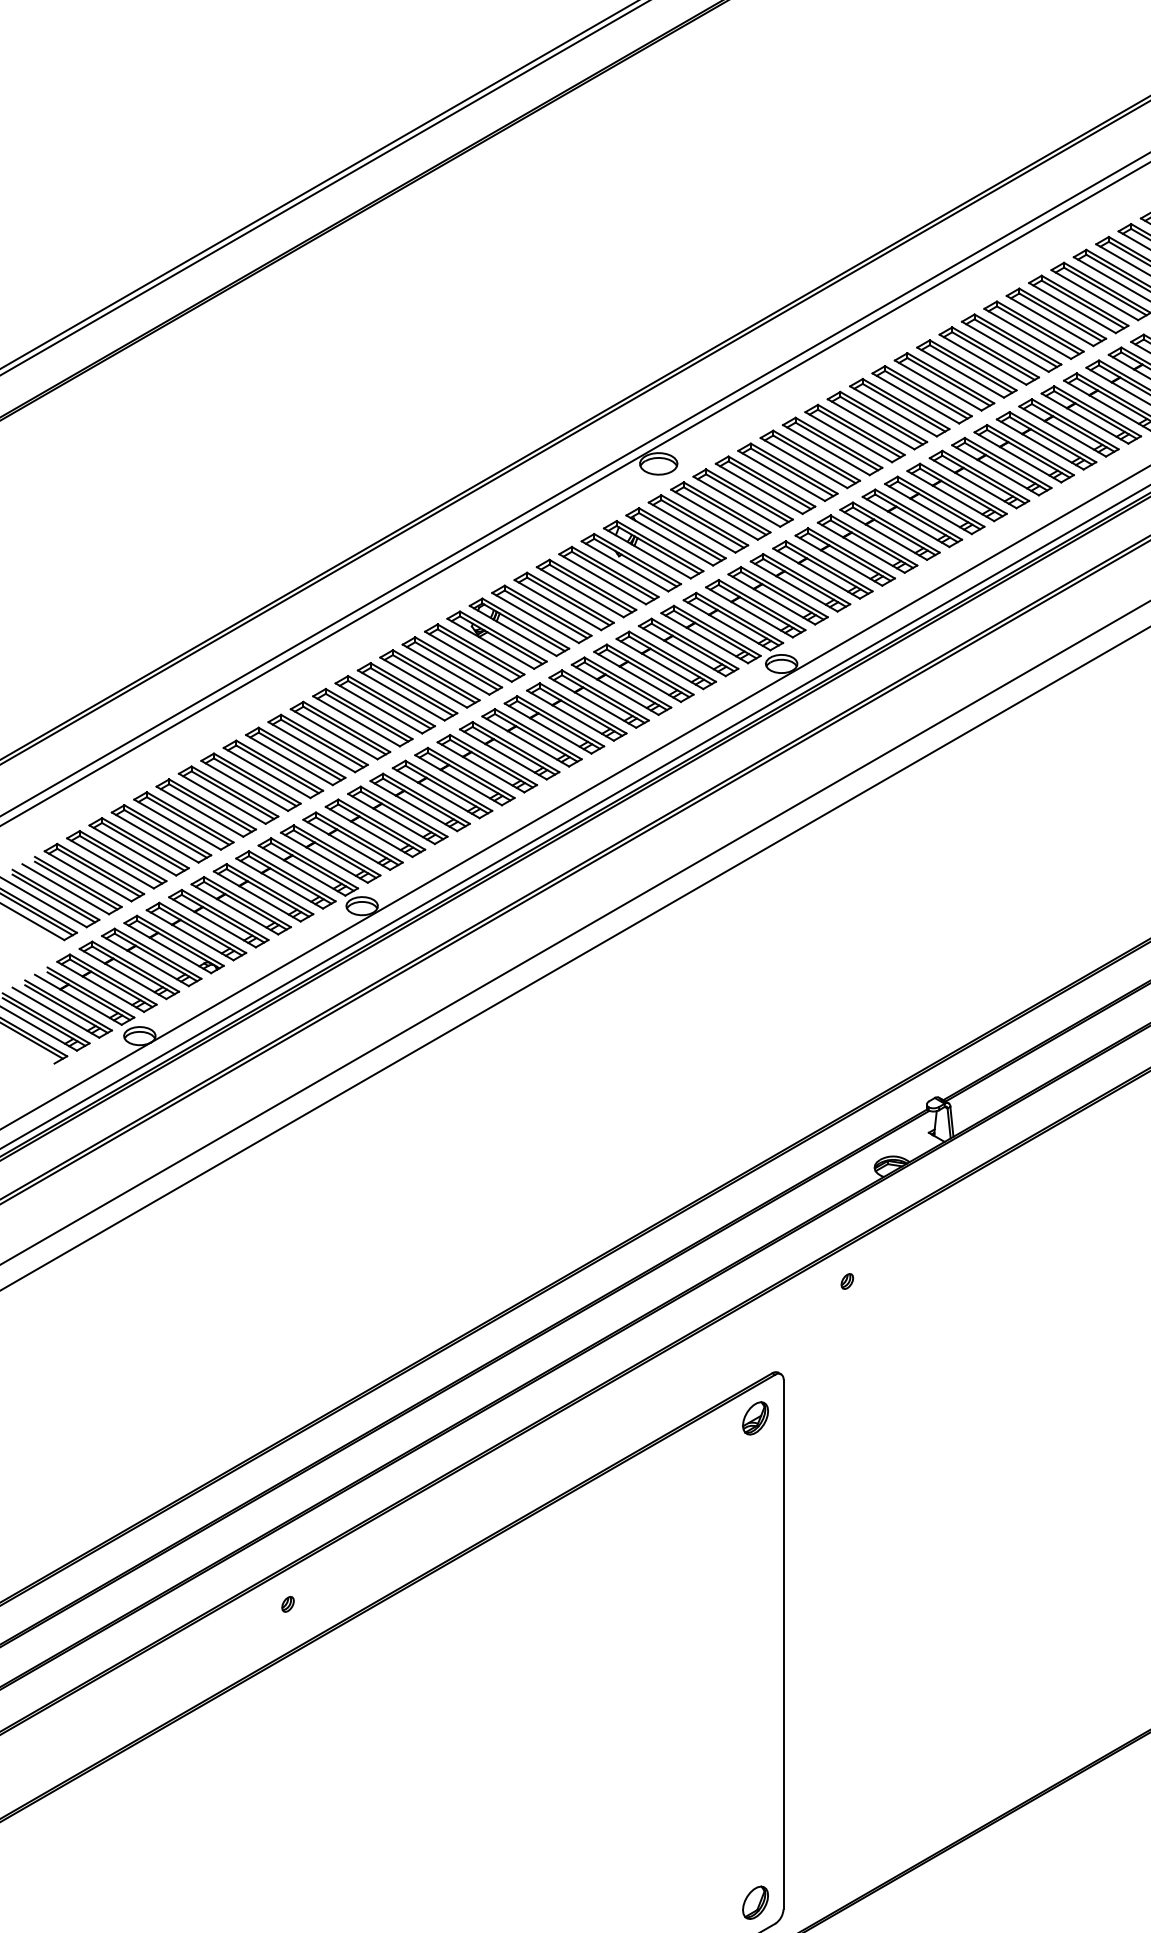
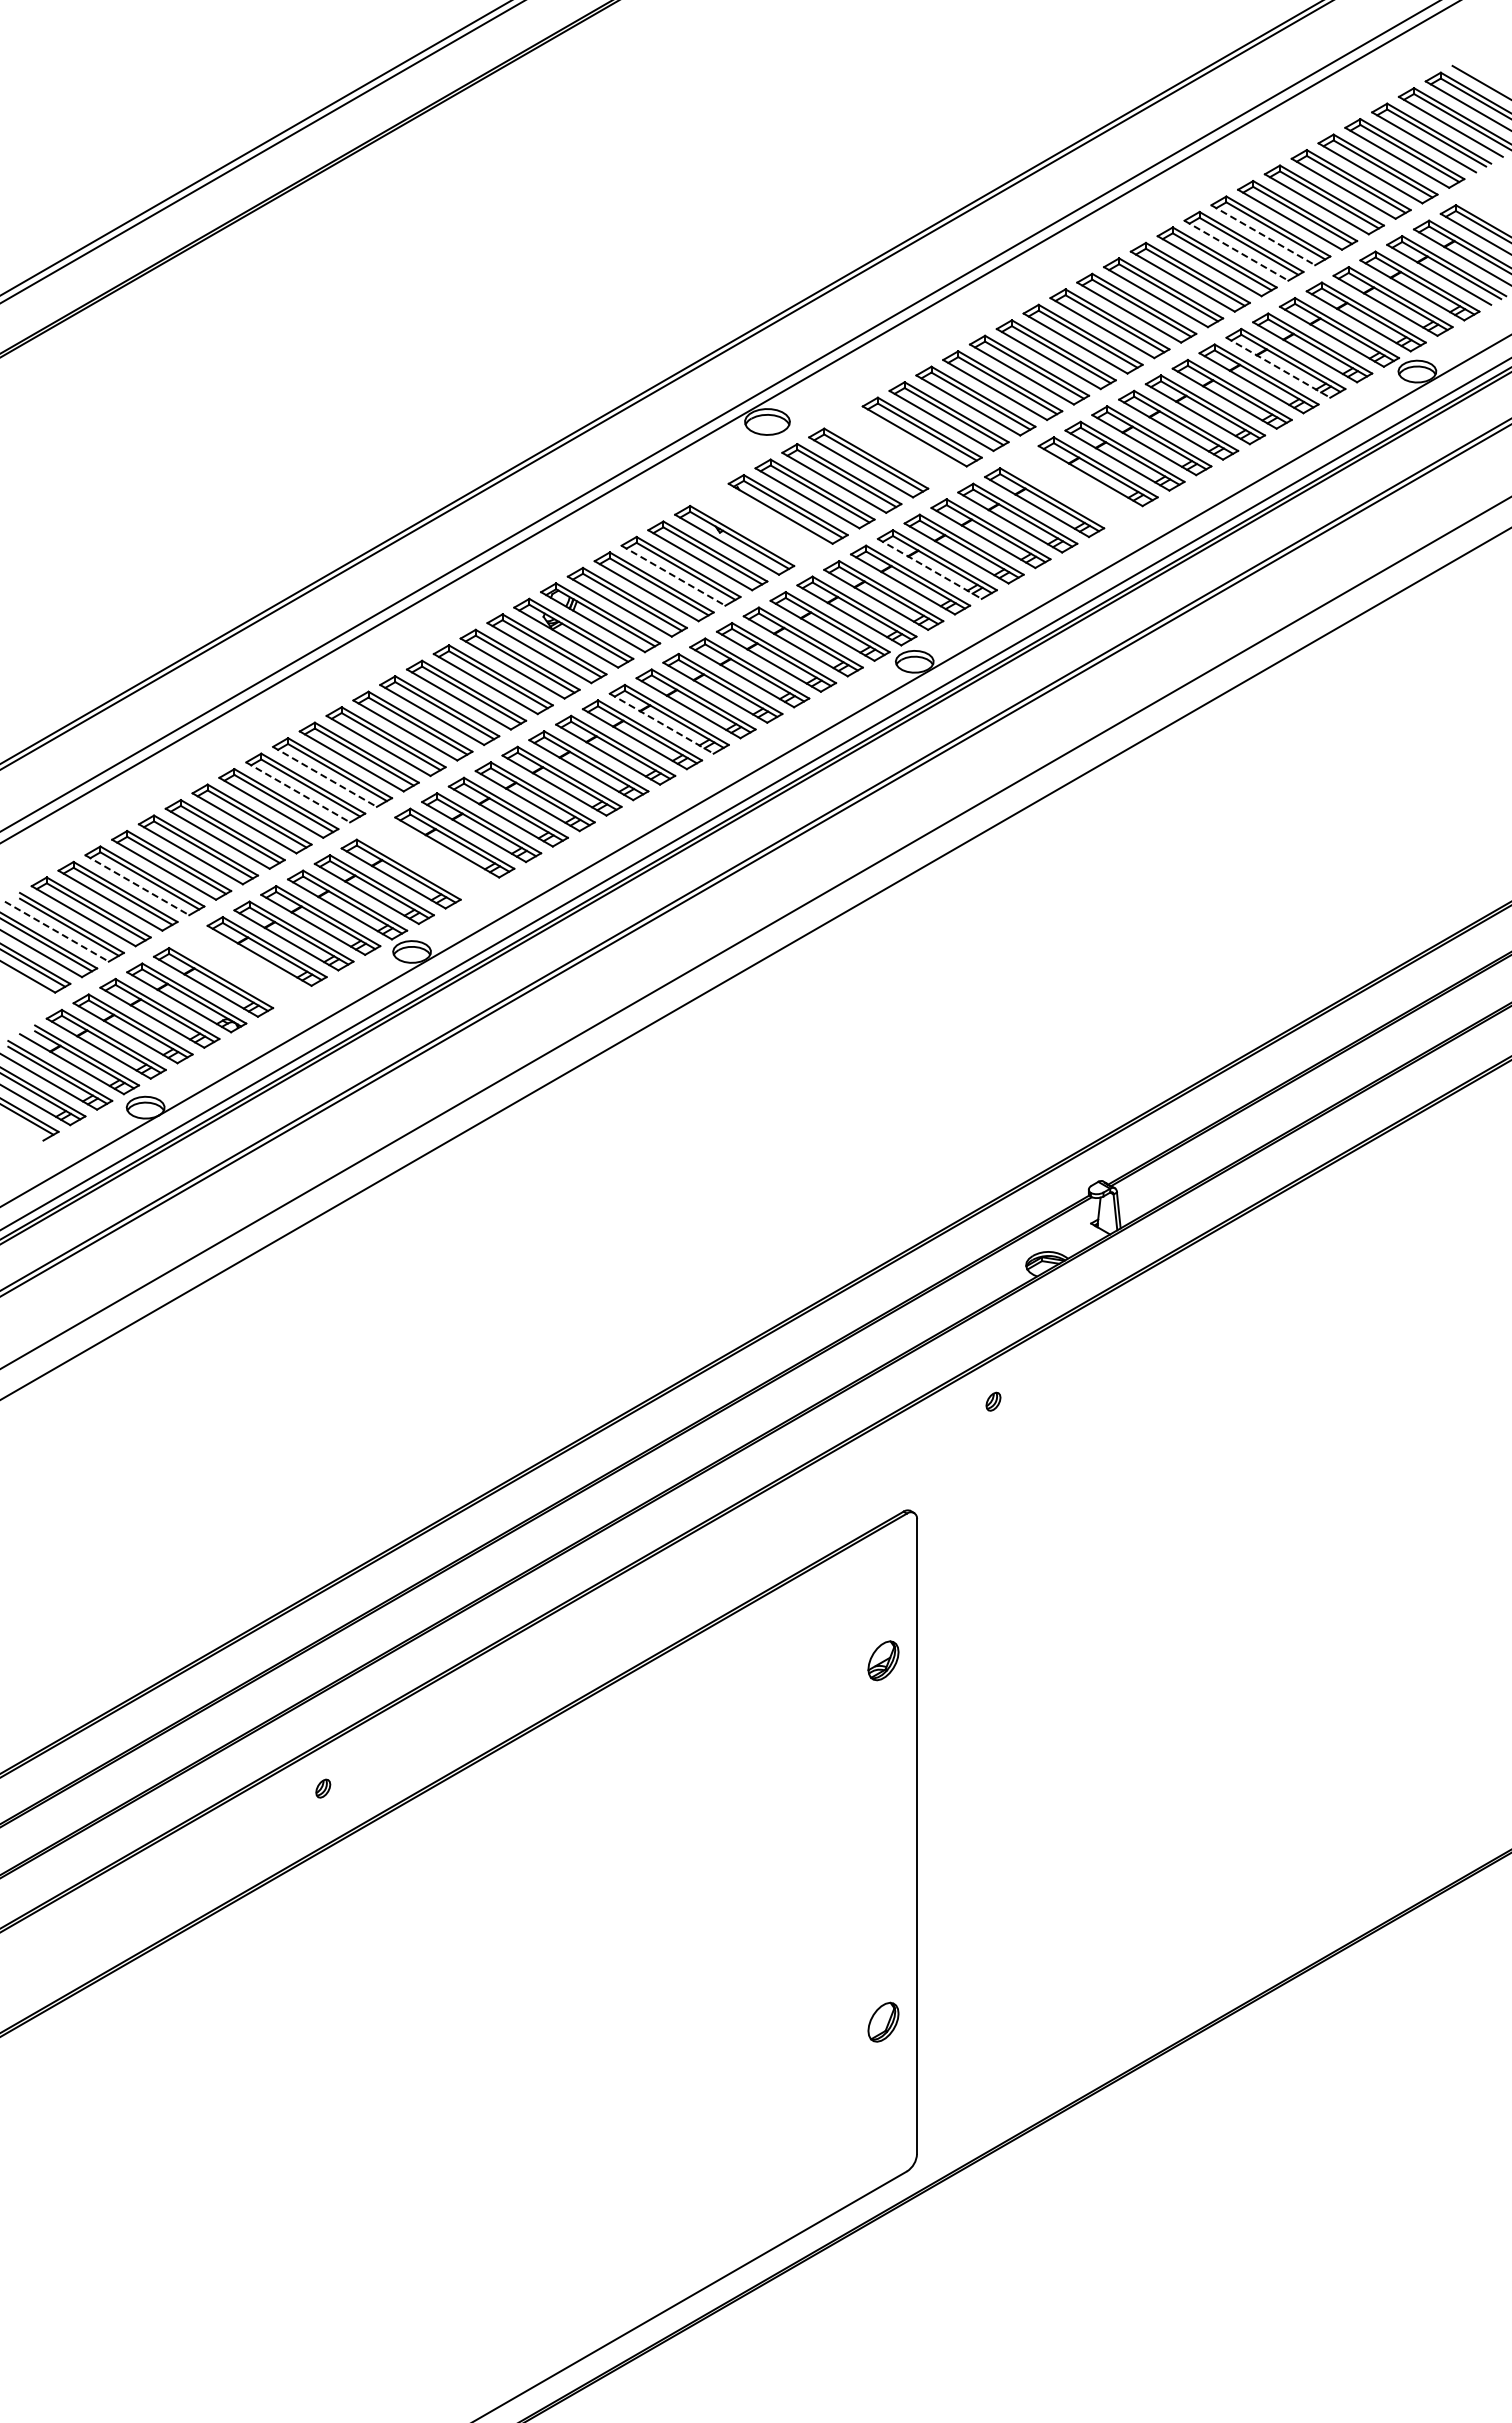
line: (1072, 308) -> (1263, 235), solid -> dashed
line: (1050, 320) -> (1236, 250), solid -> dashed
line: (1085, 418) -> (1278, 367), solid -> dashed
part: (765, 485) -> (895, 447), removed
part: (911, 517) -> (1070, 486), removed
part: (653, 549) -> (761, 524), removed
line: (793, 586) -> (929, 568), solid -> dashed
line: (580, 592) -> (673, 575), solid -> dashed
line: (570, 715) -> (661, 723), solid -> dashed
line: (289, 759) -> (324, 776), solid -> dashed
line: (267, 773) -> (298, 792), solid -> dashed
part: (375, 828) -> (427, 858), removed
line: (133, 850) -> (137, 885), solid -> dashed
line: (65, 889) -> (56, 931), solid -> dashed
part: (218, 918) -> (239, 966), removed
part: (755, 1418) -> (883, 1660), moved
part: (755, 1902) -> (883, 2021), moved

